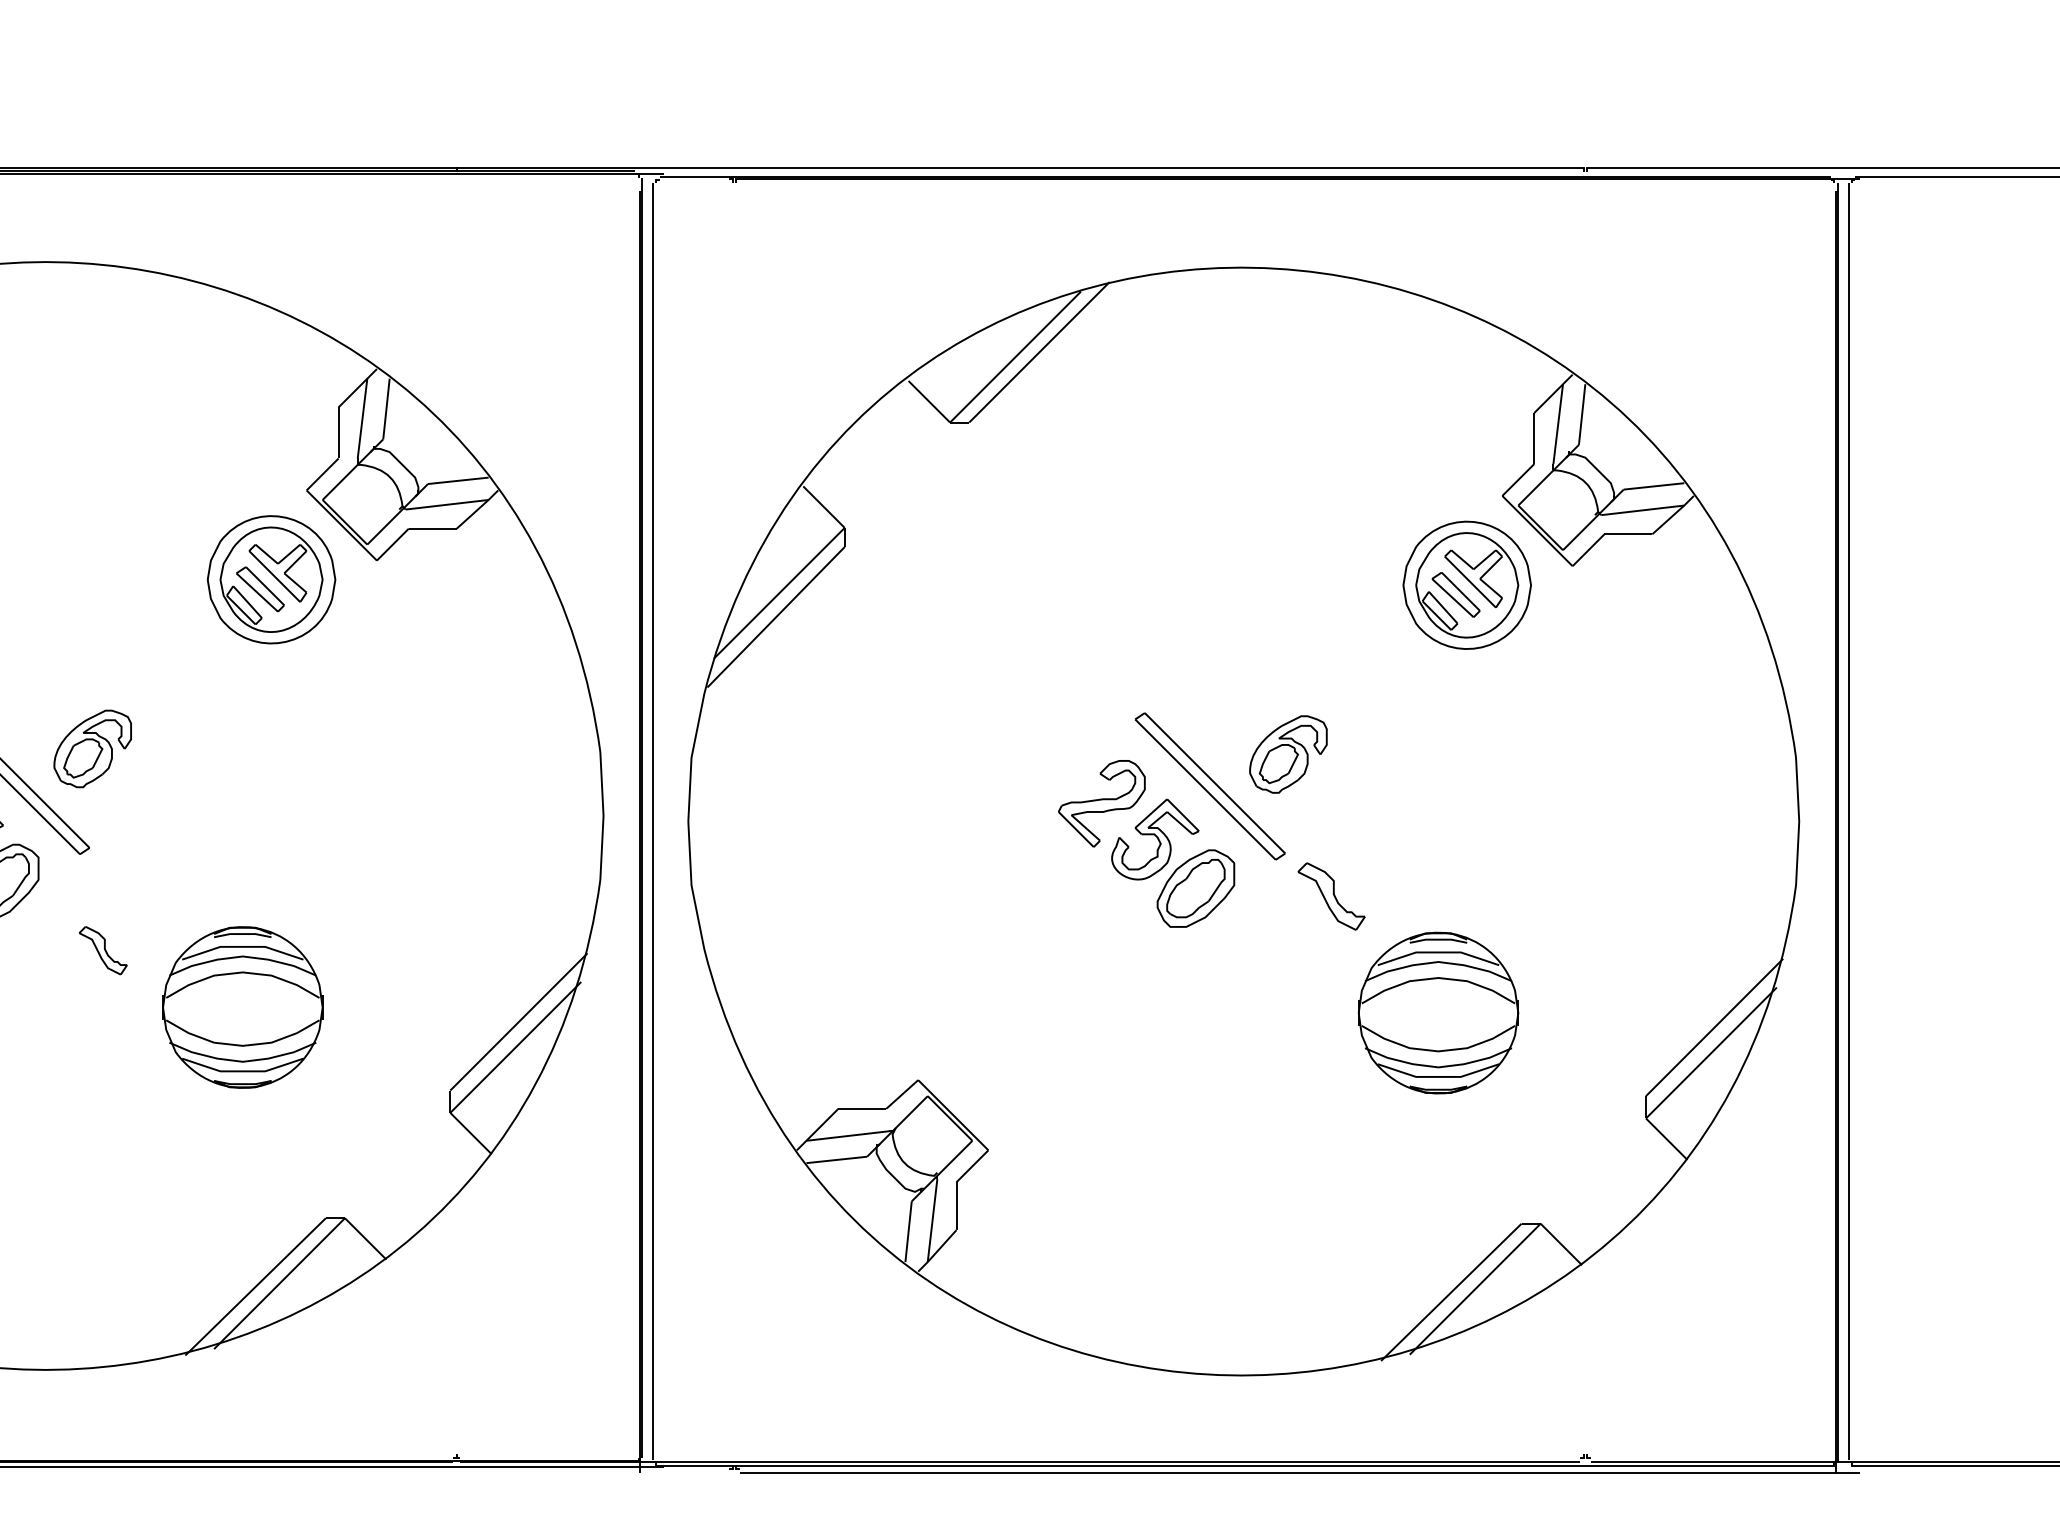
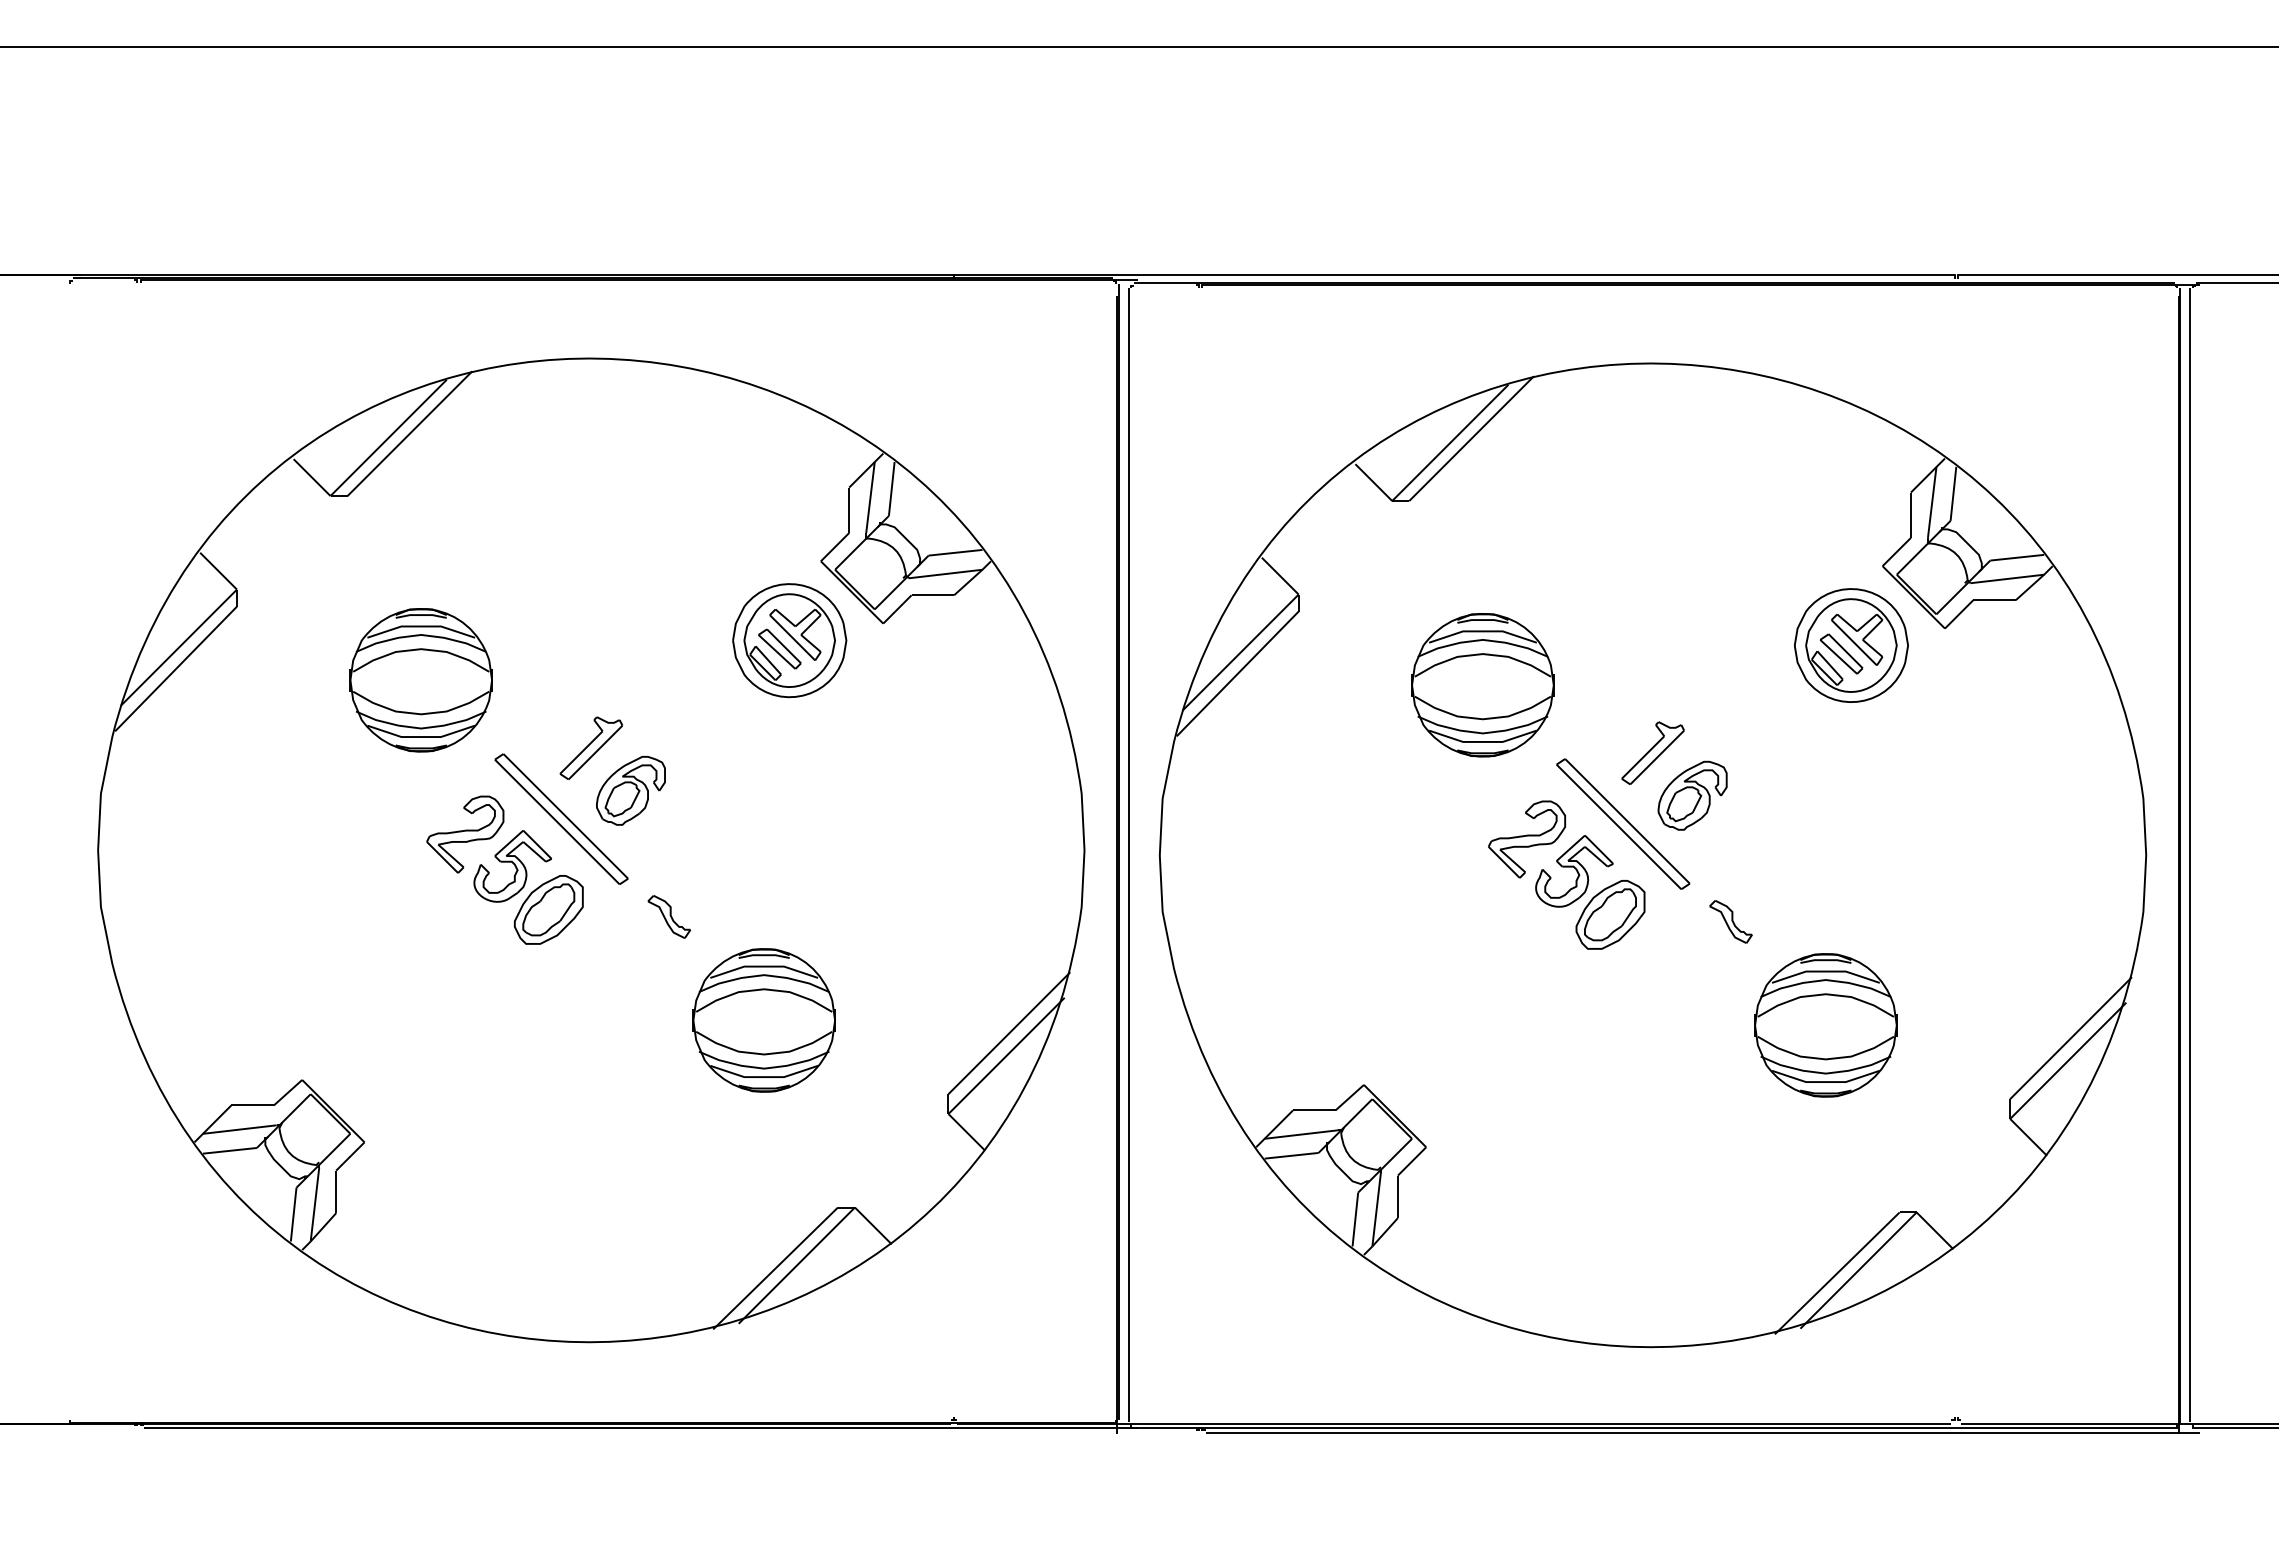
part: (1051, 630) -> (1482, 685), added
part: (47, 700) -> (590, 747), added
part: (1243, 705) -> (1652, 752), added
part: (1331, 896) -> (1730, 921), size x0.71
part: (103, 950) -> (669, 916), moved

